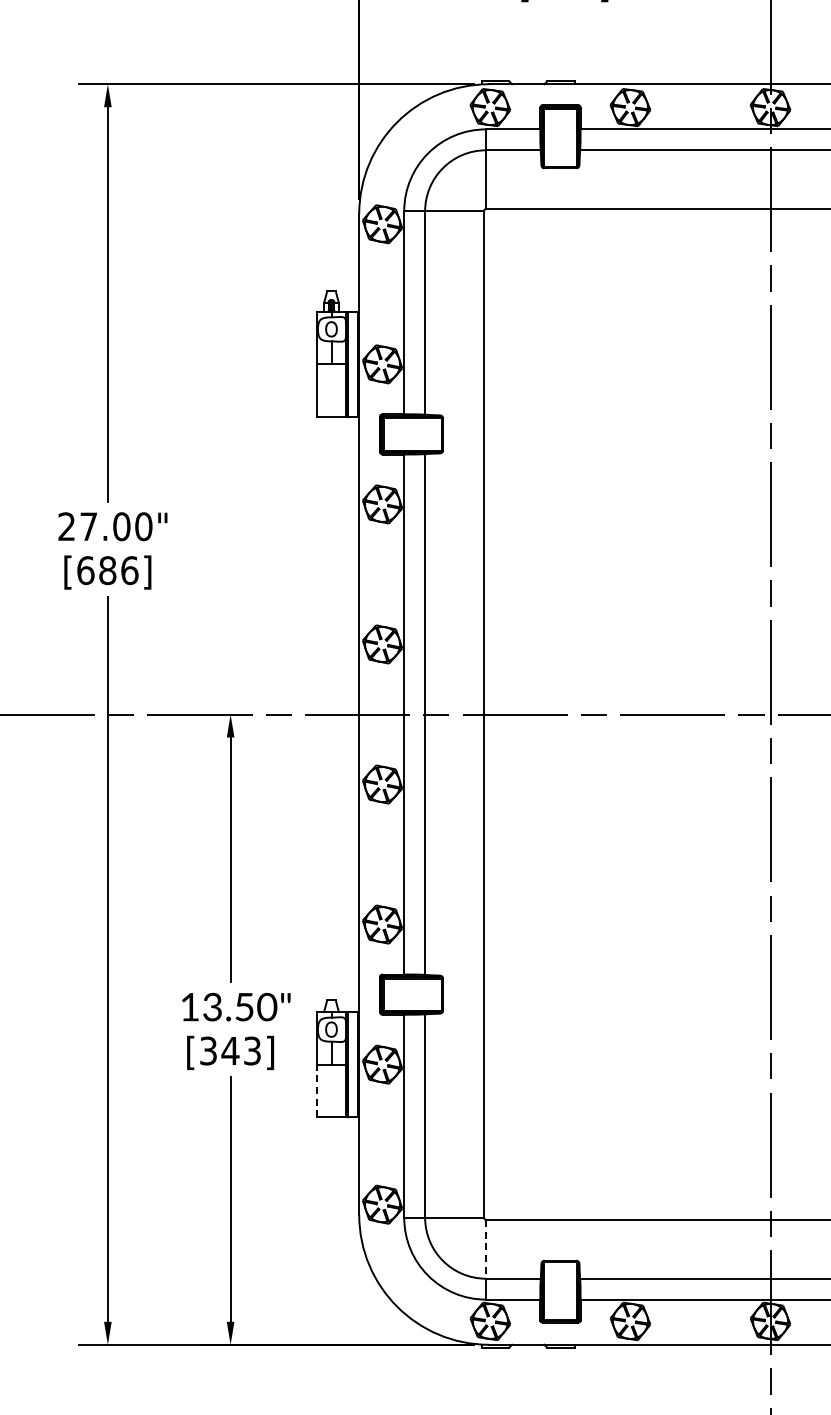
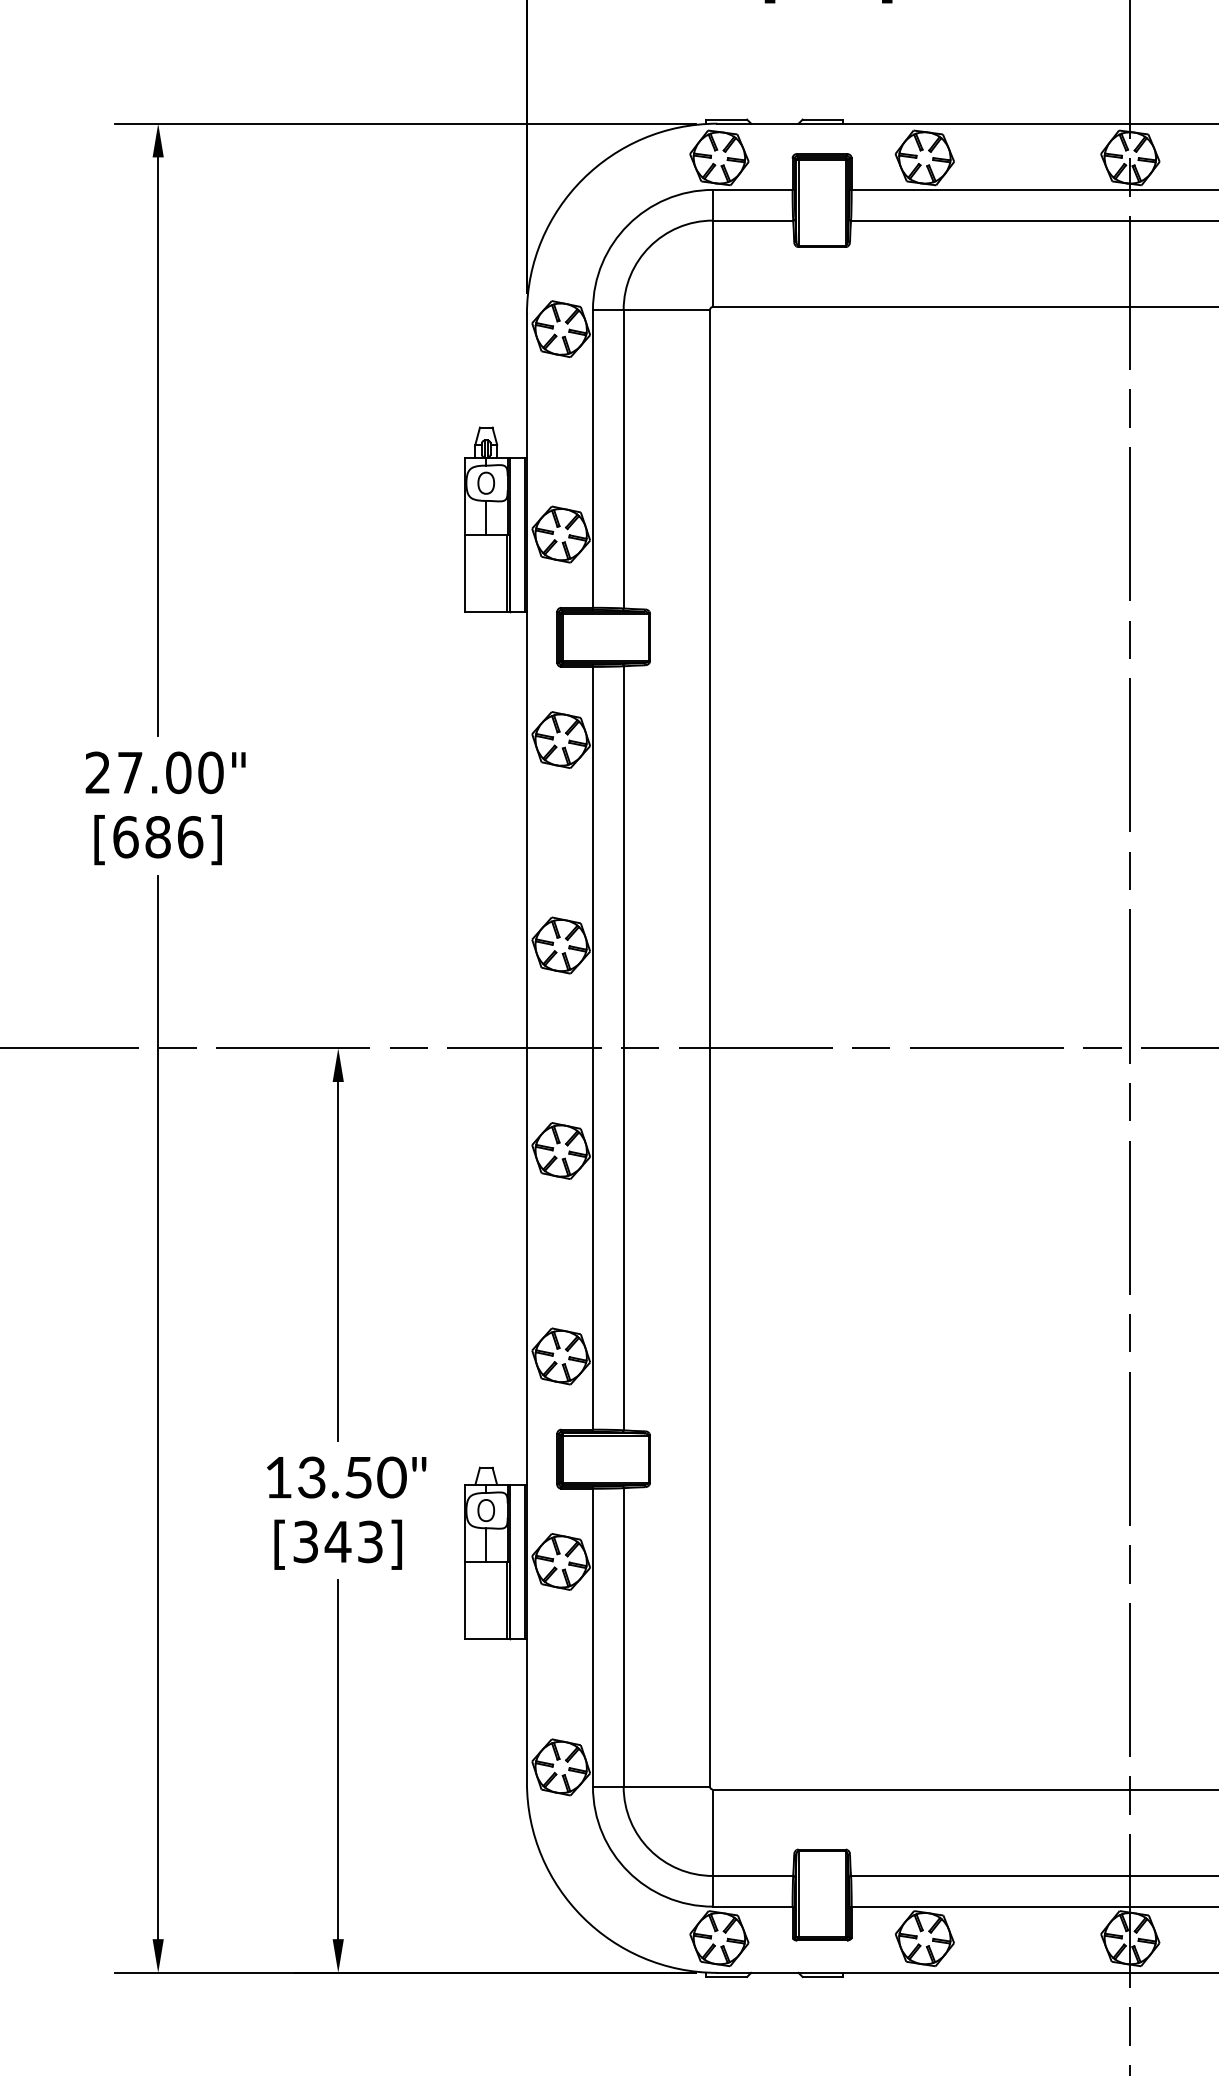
line: (317, 1090) -> (465, 1599), dashed -> solid
line: (486, 1249) -> (713, 1833), dashed -> solid

